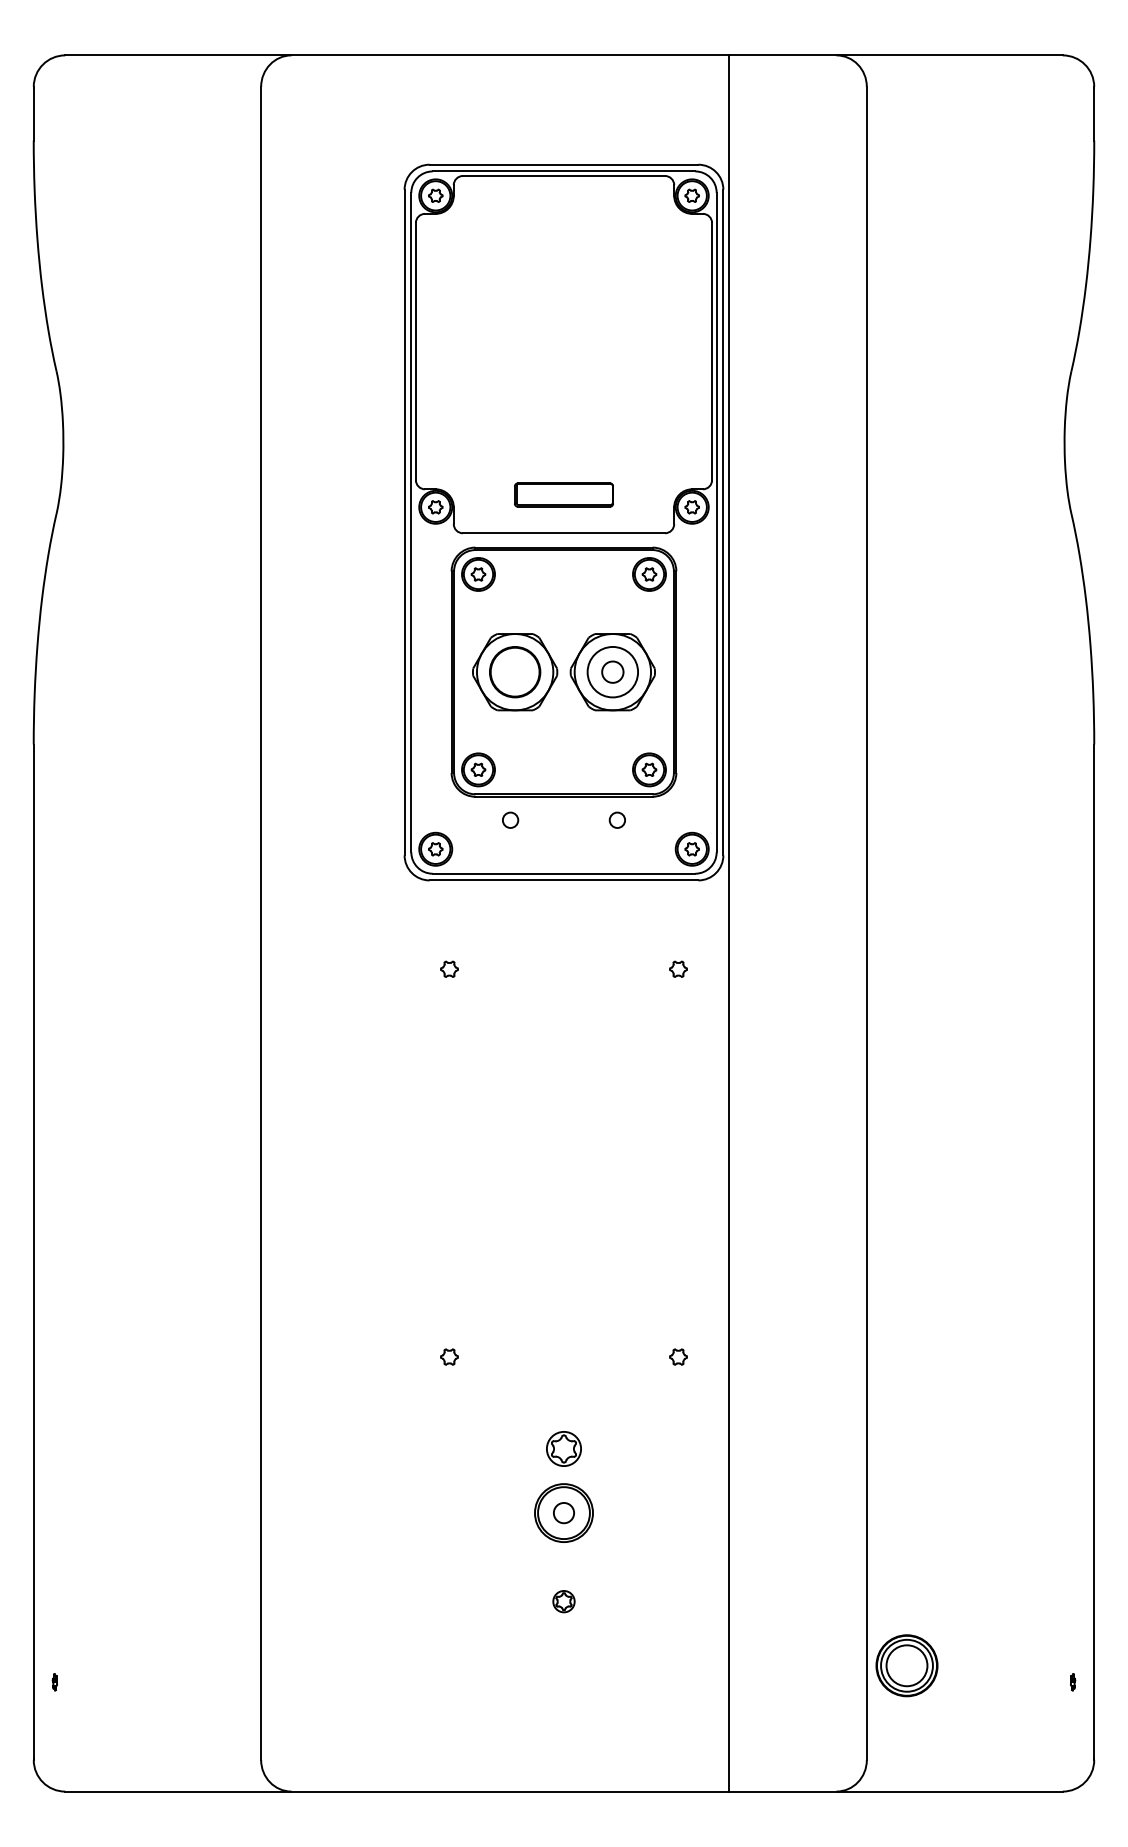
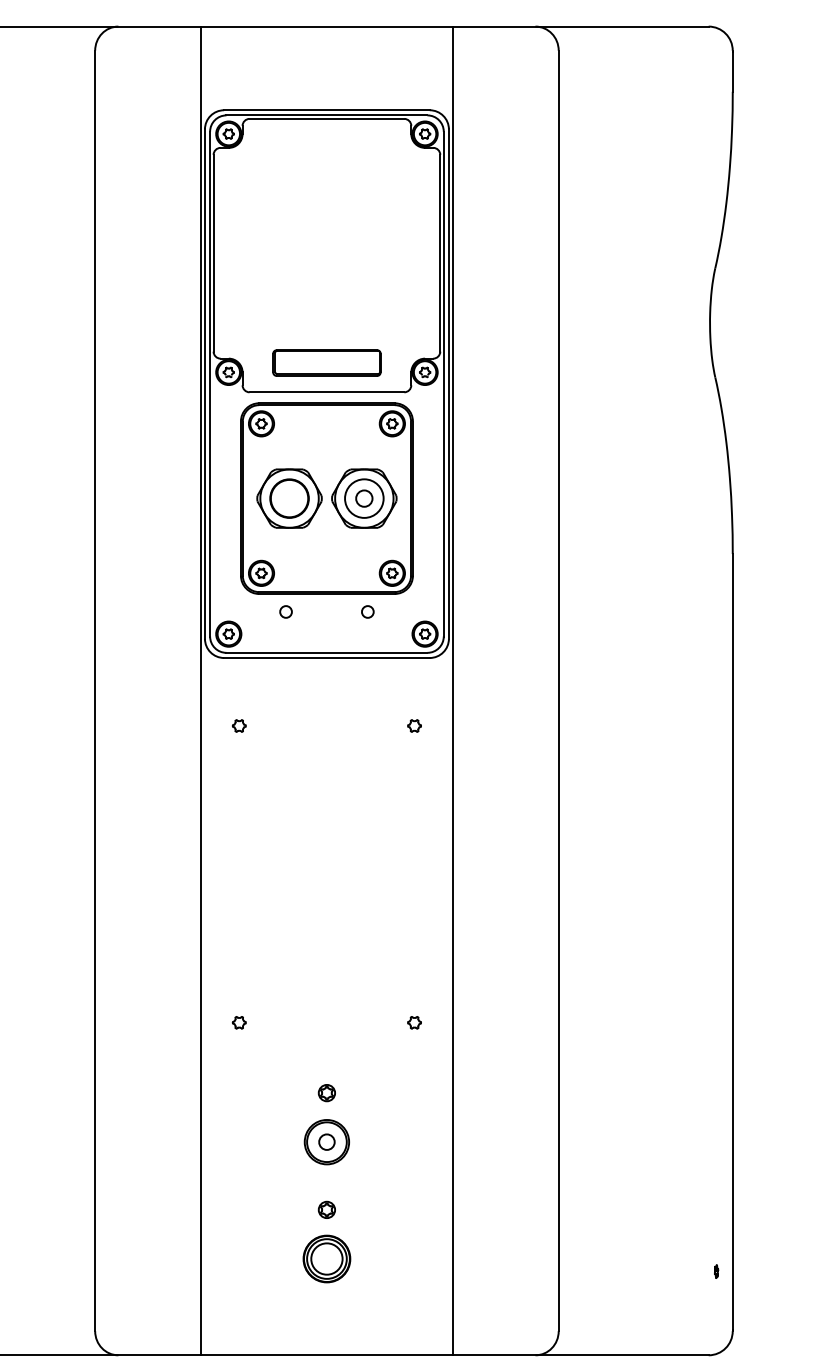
part: (563, 494) -> (326, 362), size x1.43
line: (399, 923) -> (201, 690), added
part: (563, 1448) -> (326, 1092), size x0.62
part: (906, 1665) -> (326, 1258), moved

